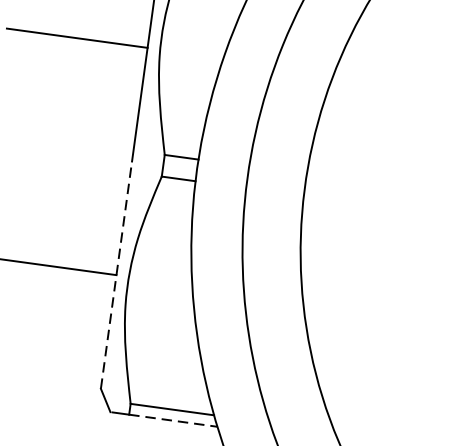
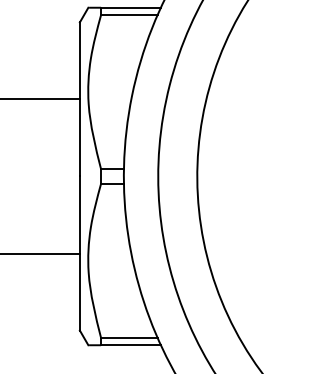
line: (115, 275) -> (79, 253), dashed -> solid
line: (172, 421) -> (130, 345), dashed -> solid

